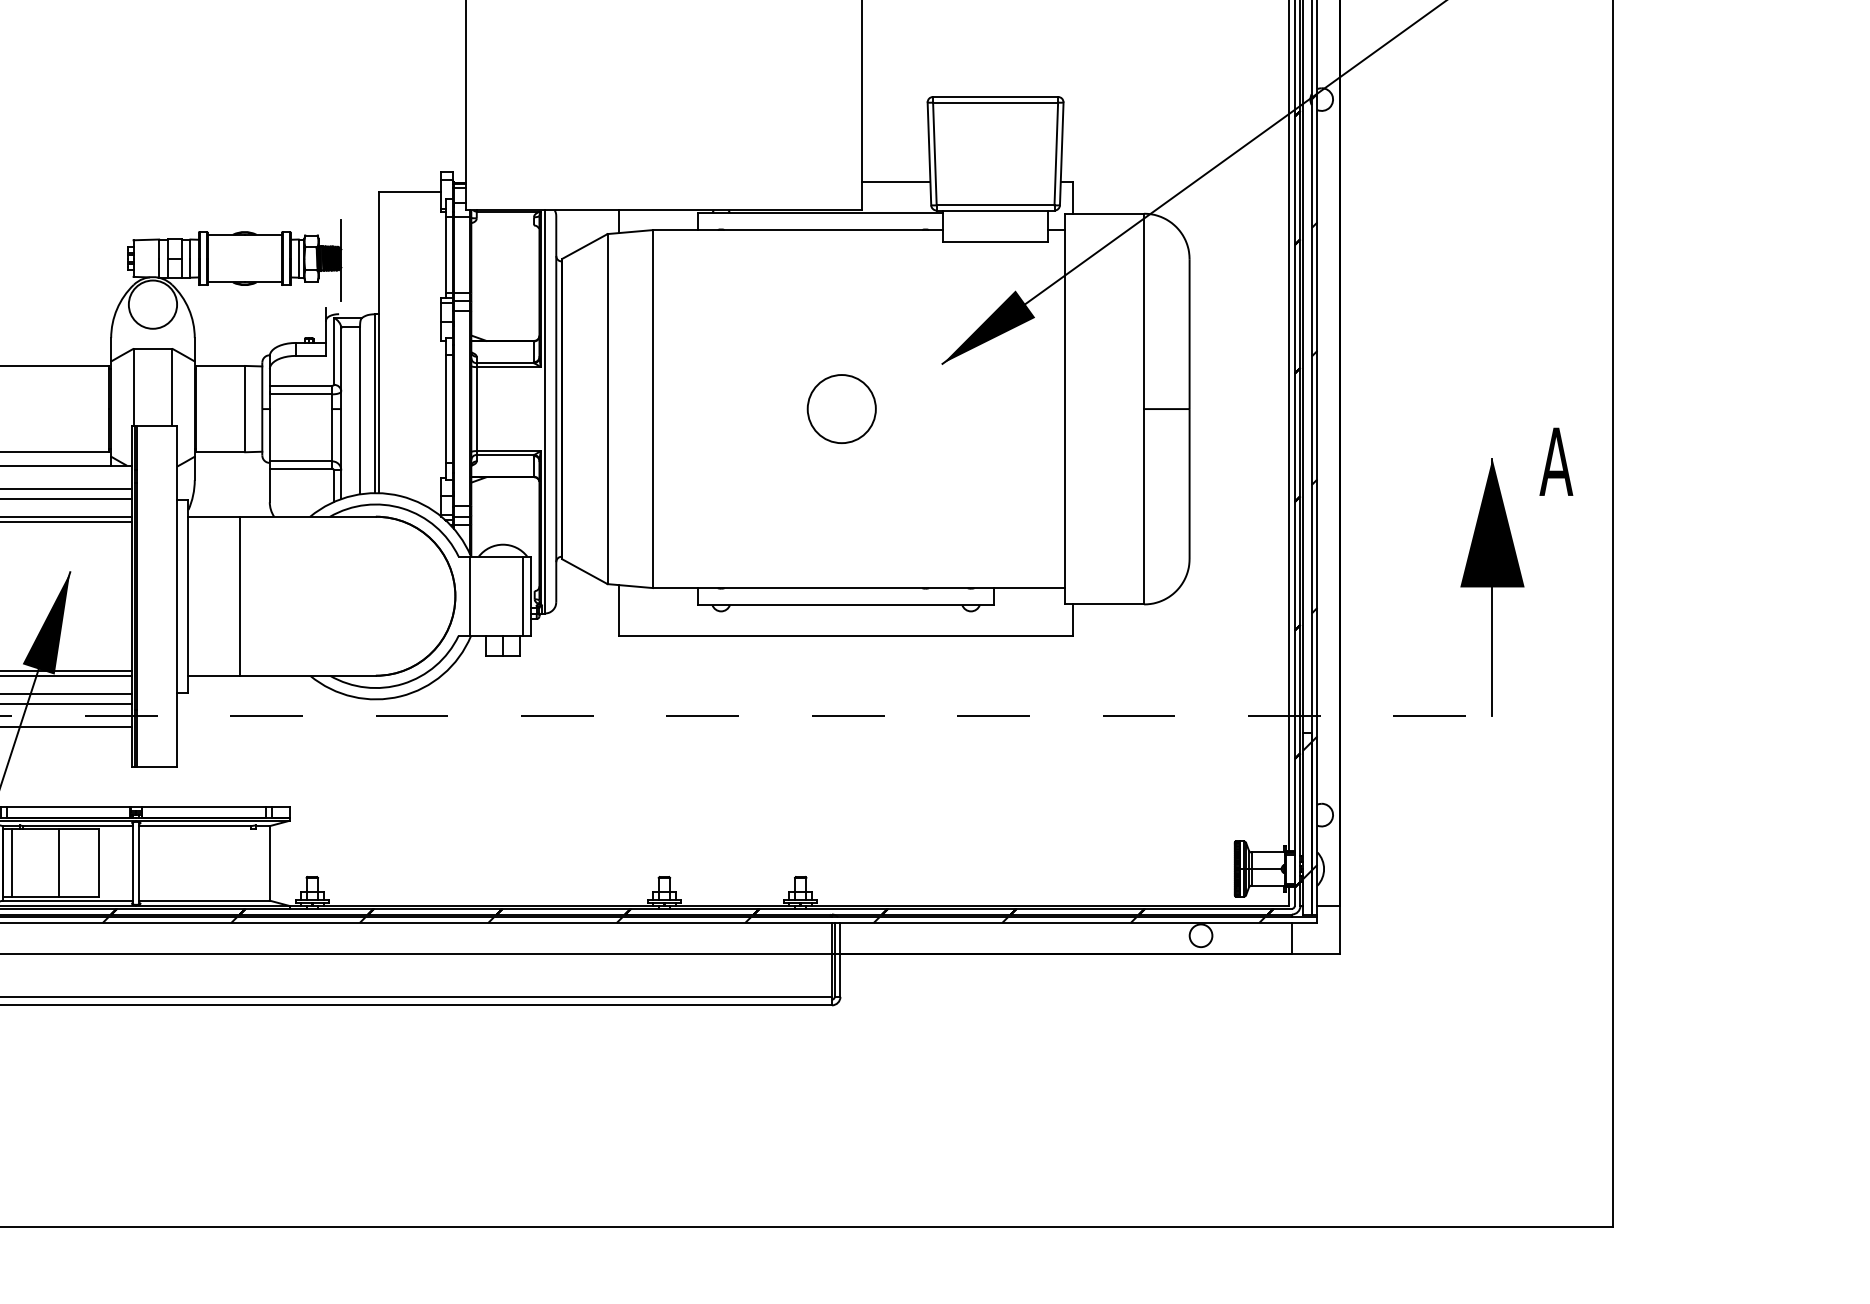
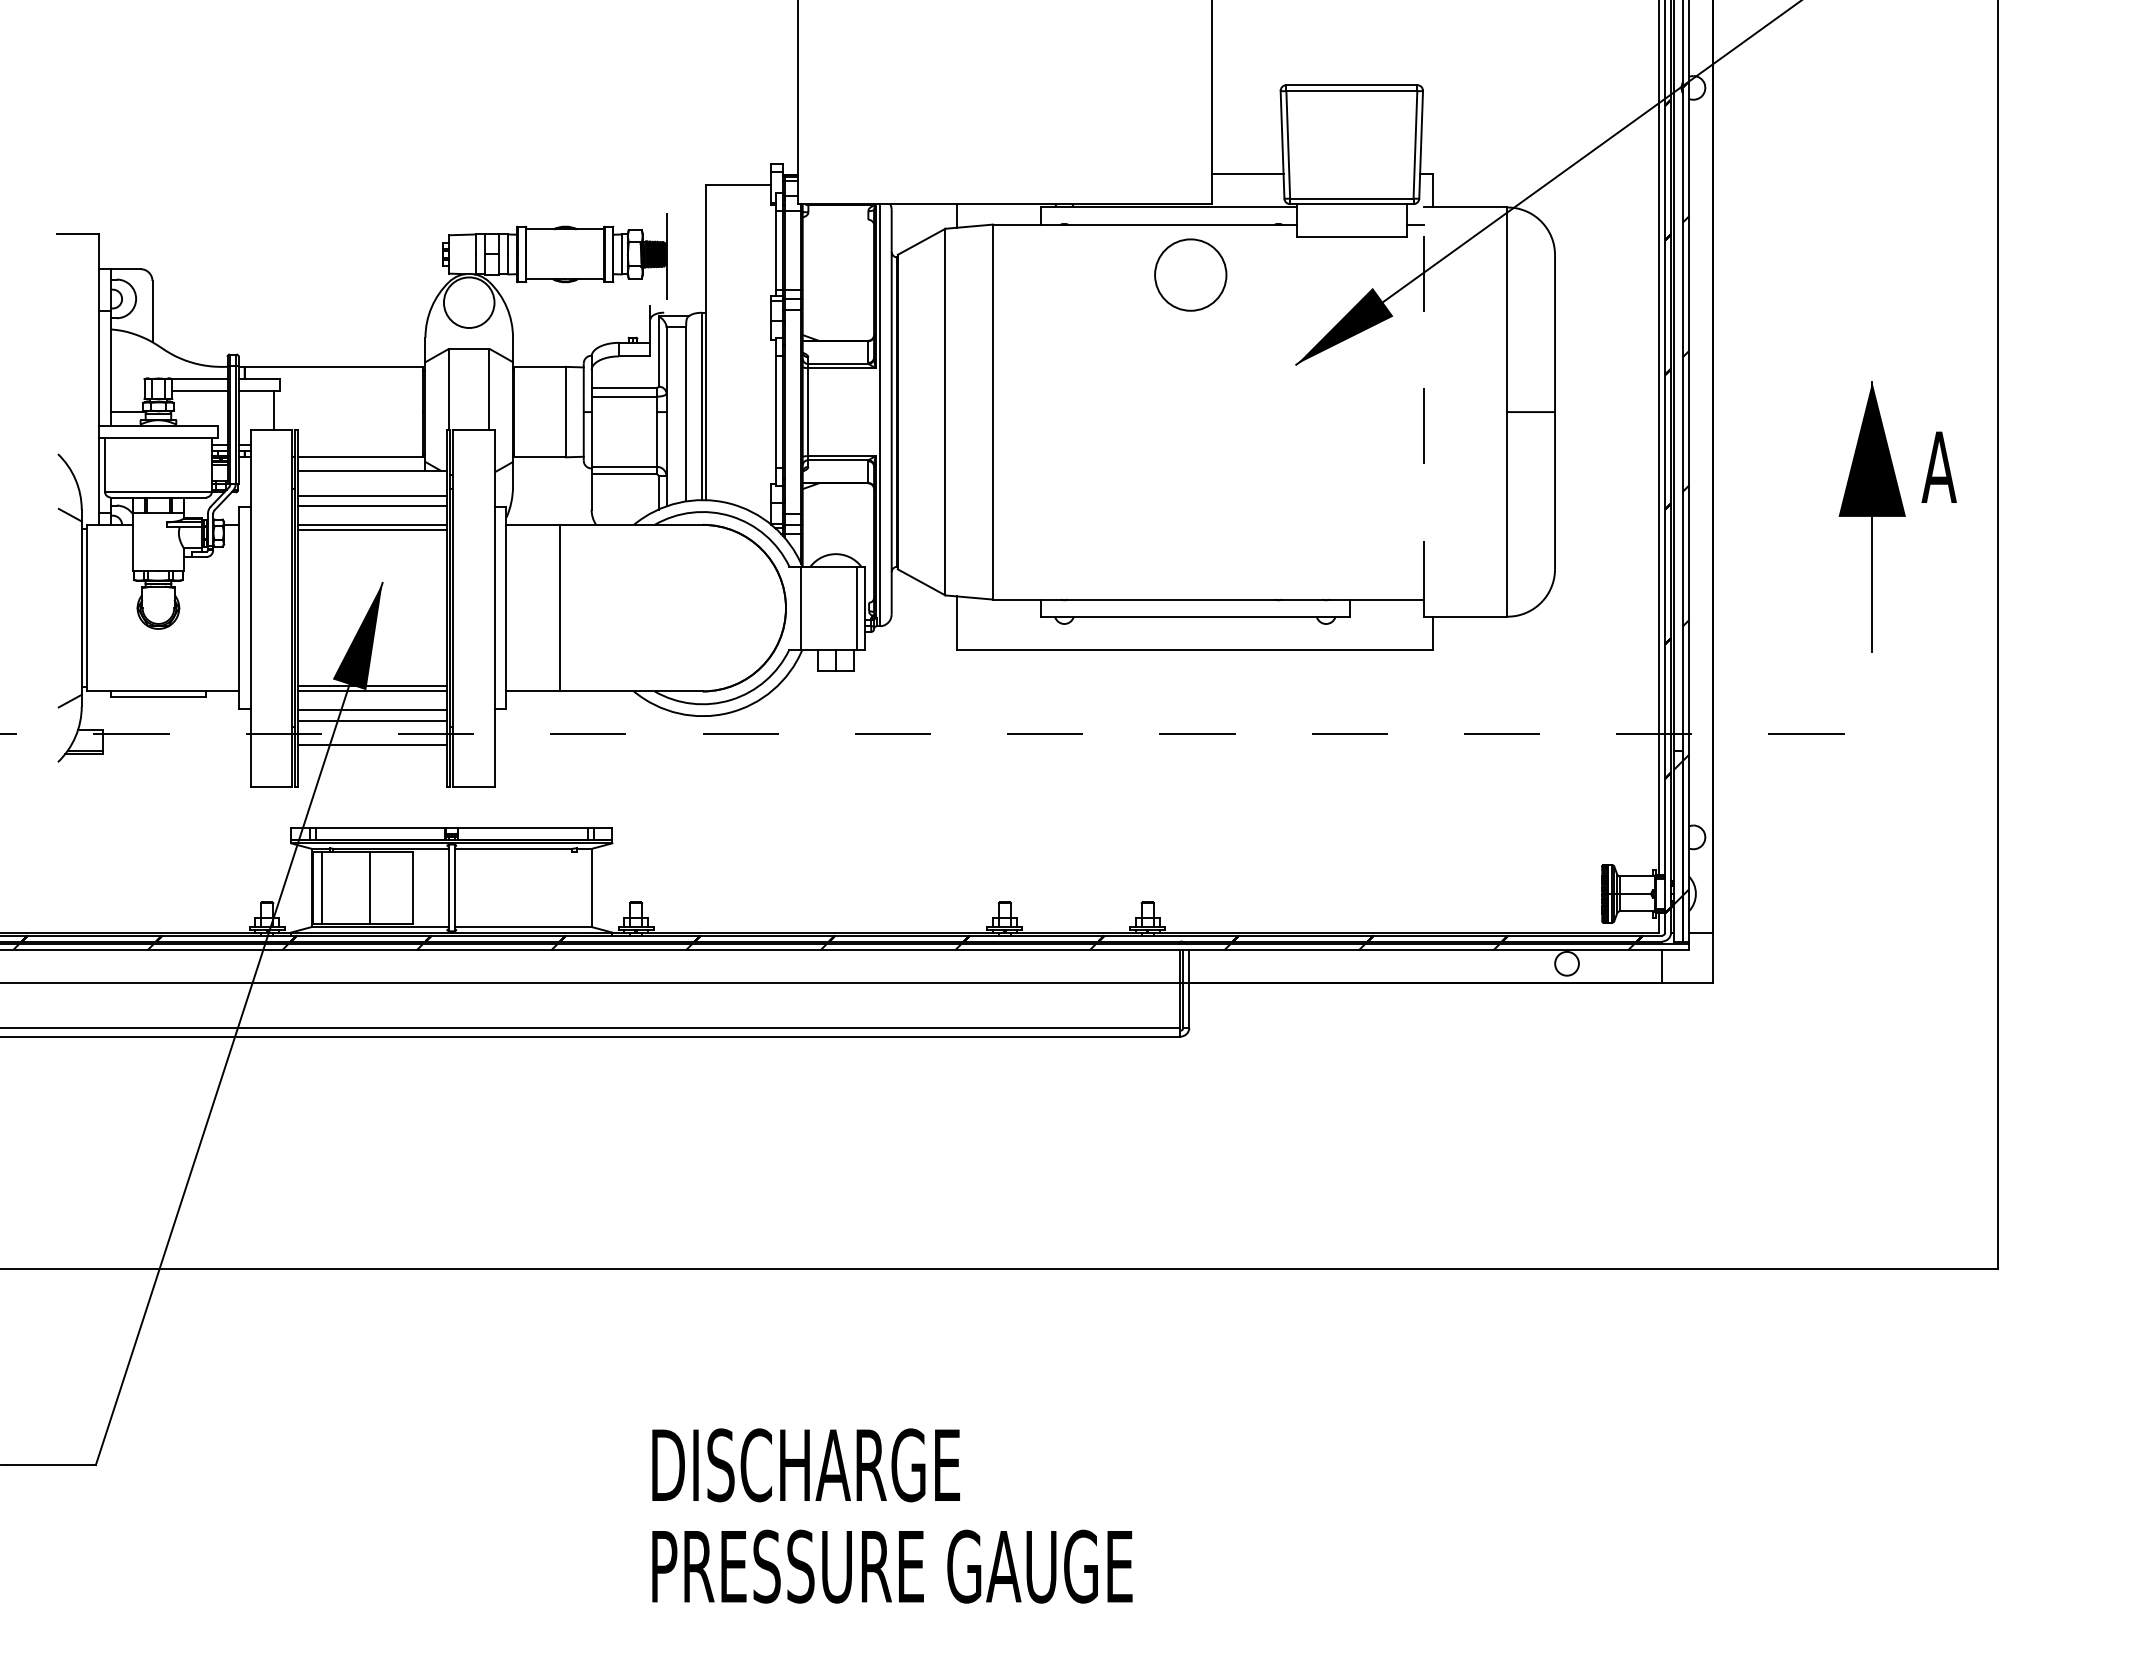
circle: (841, 408) -> (1190, 274), moved
line: (1064, 409) -> (1424, 412), solid -> dashed
part: (1491, 587) -> (1871, 516), moved

